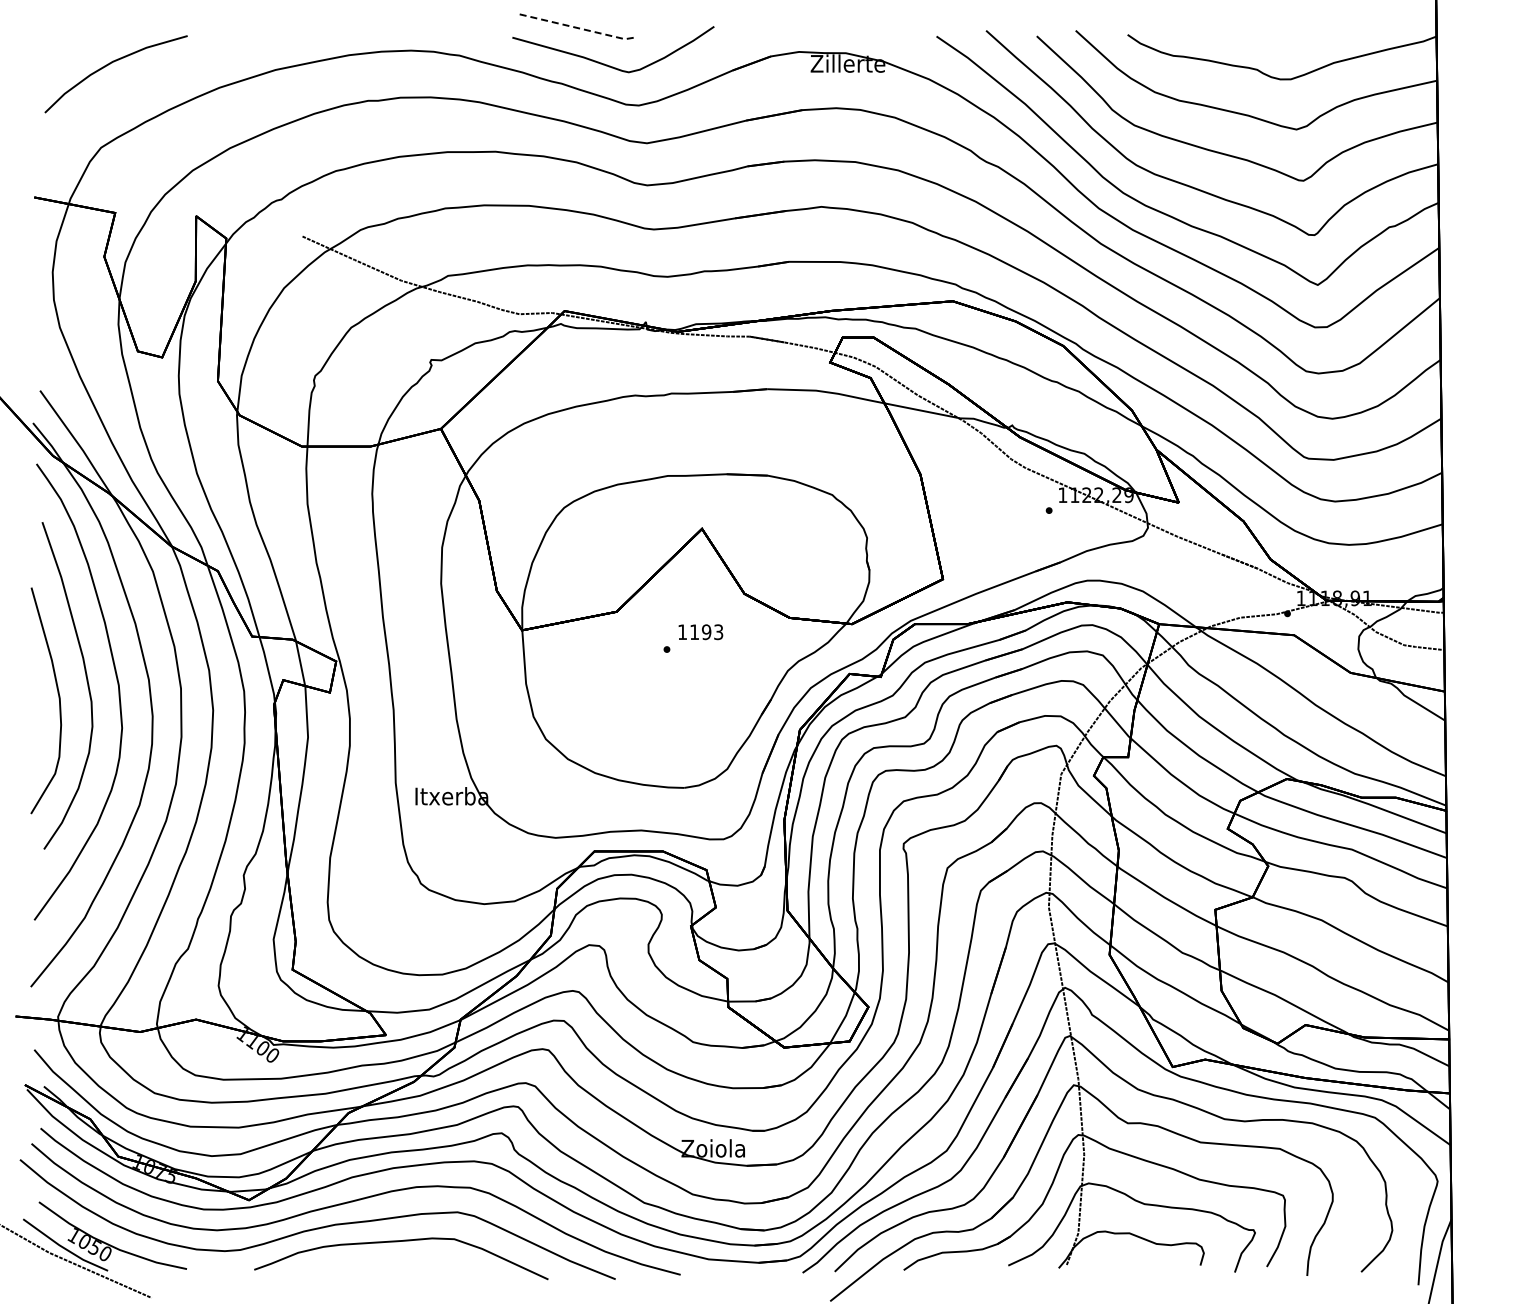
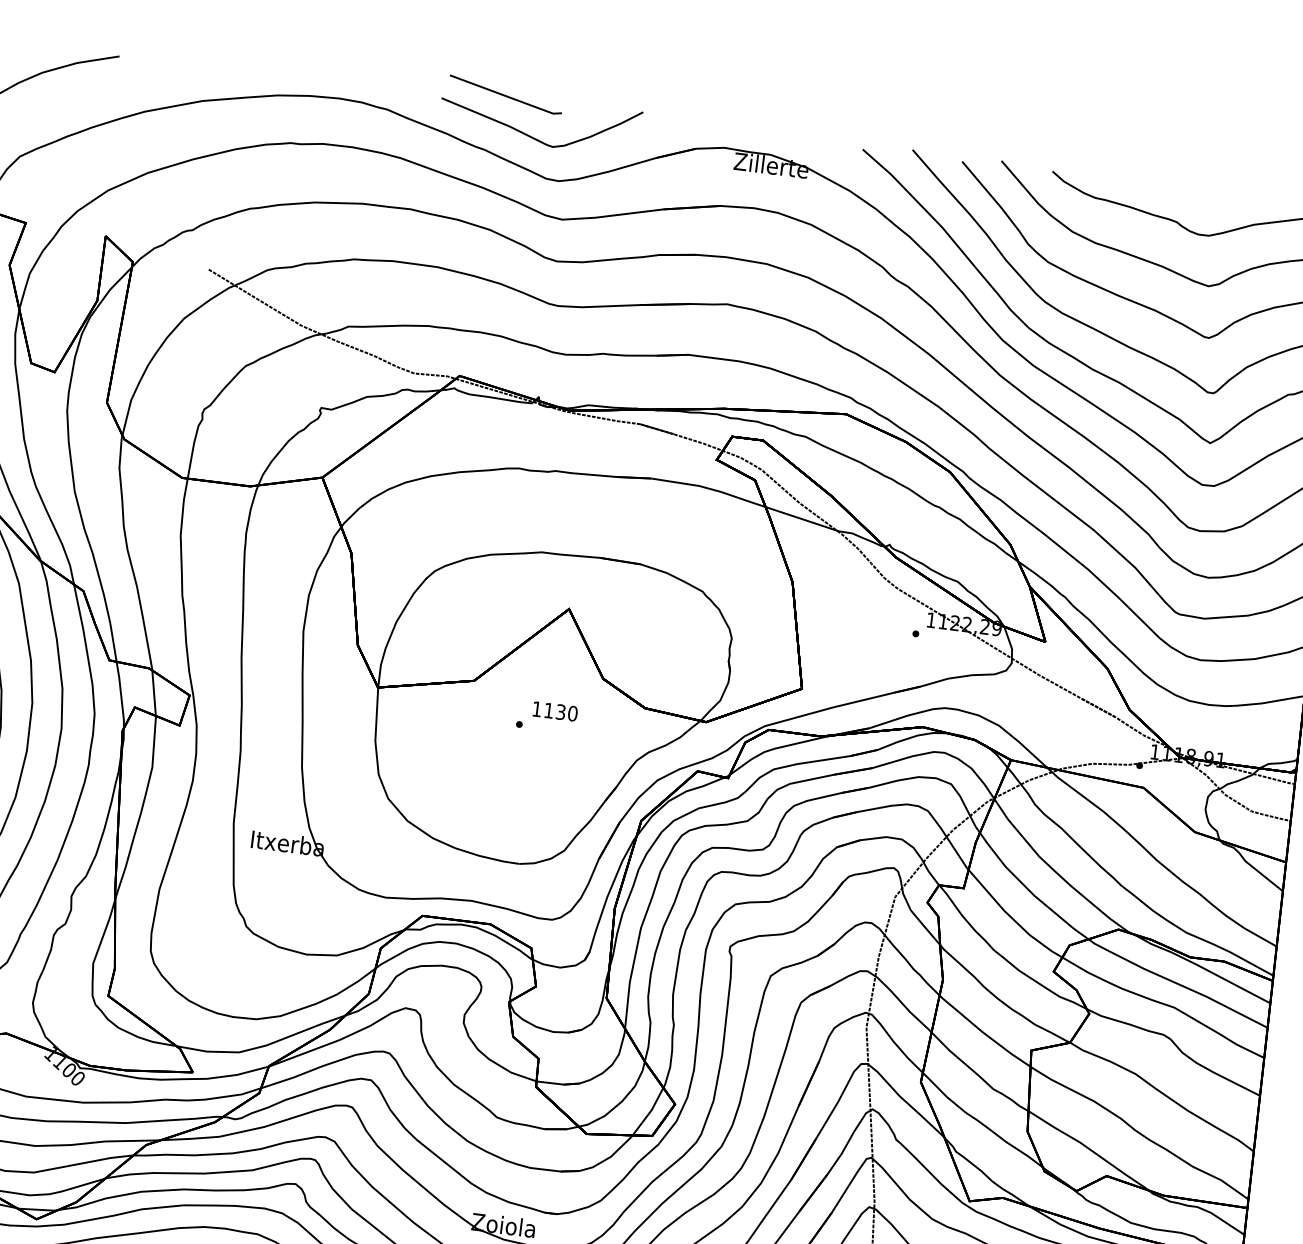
line: (575, 27) -> (505, 95), dashed -> solid
text: (712, 632) -> (566, 713), 1193 -> 1130

